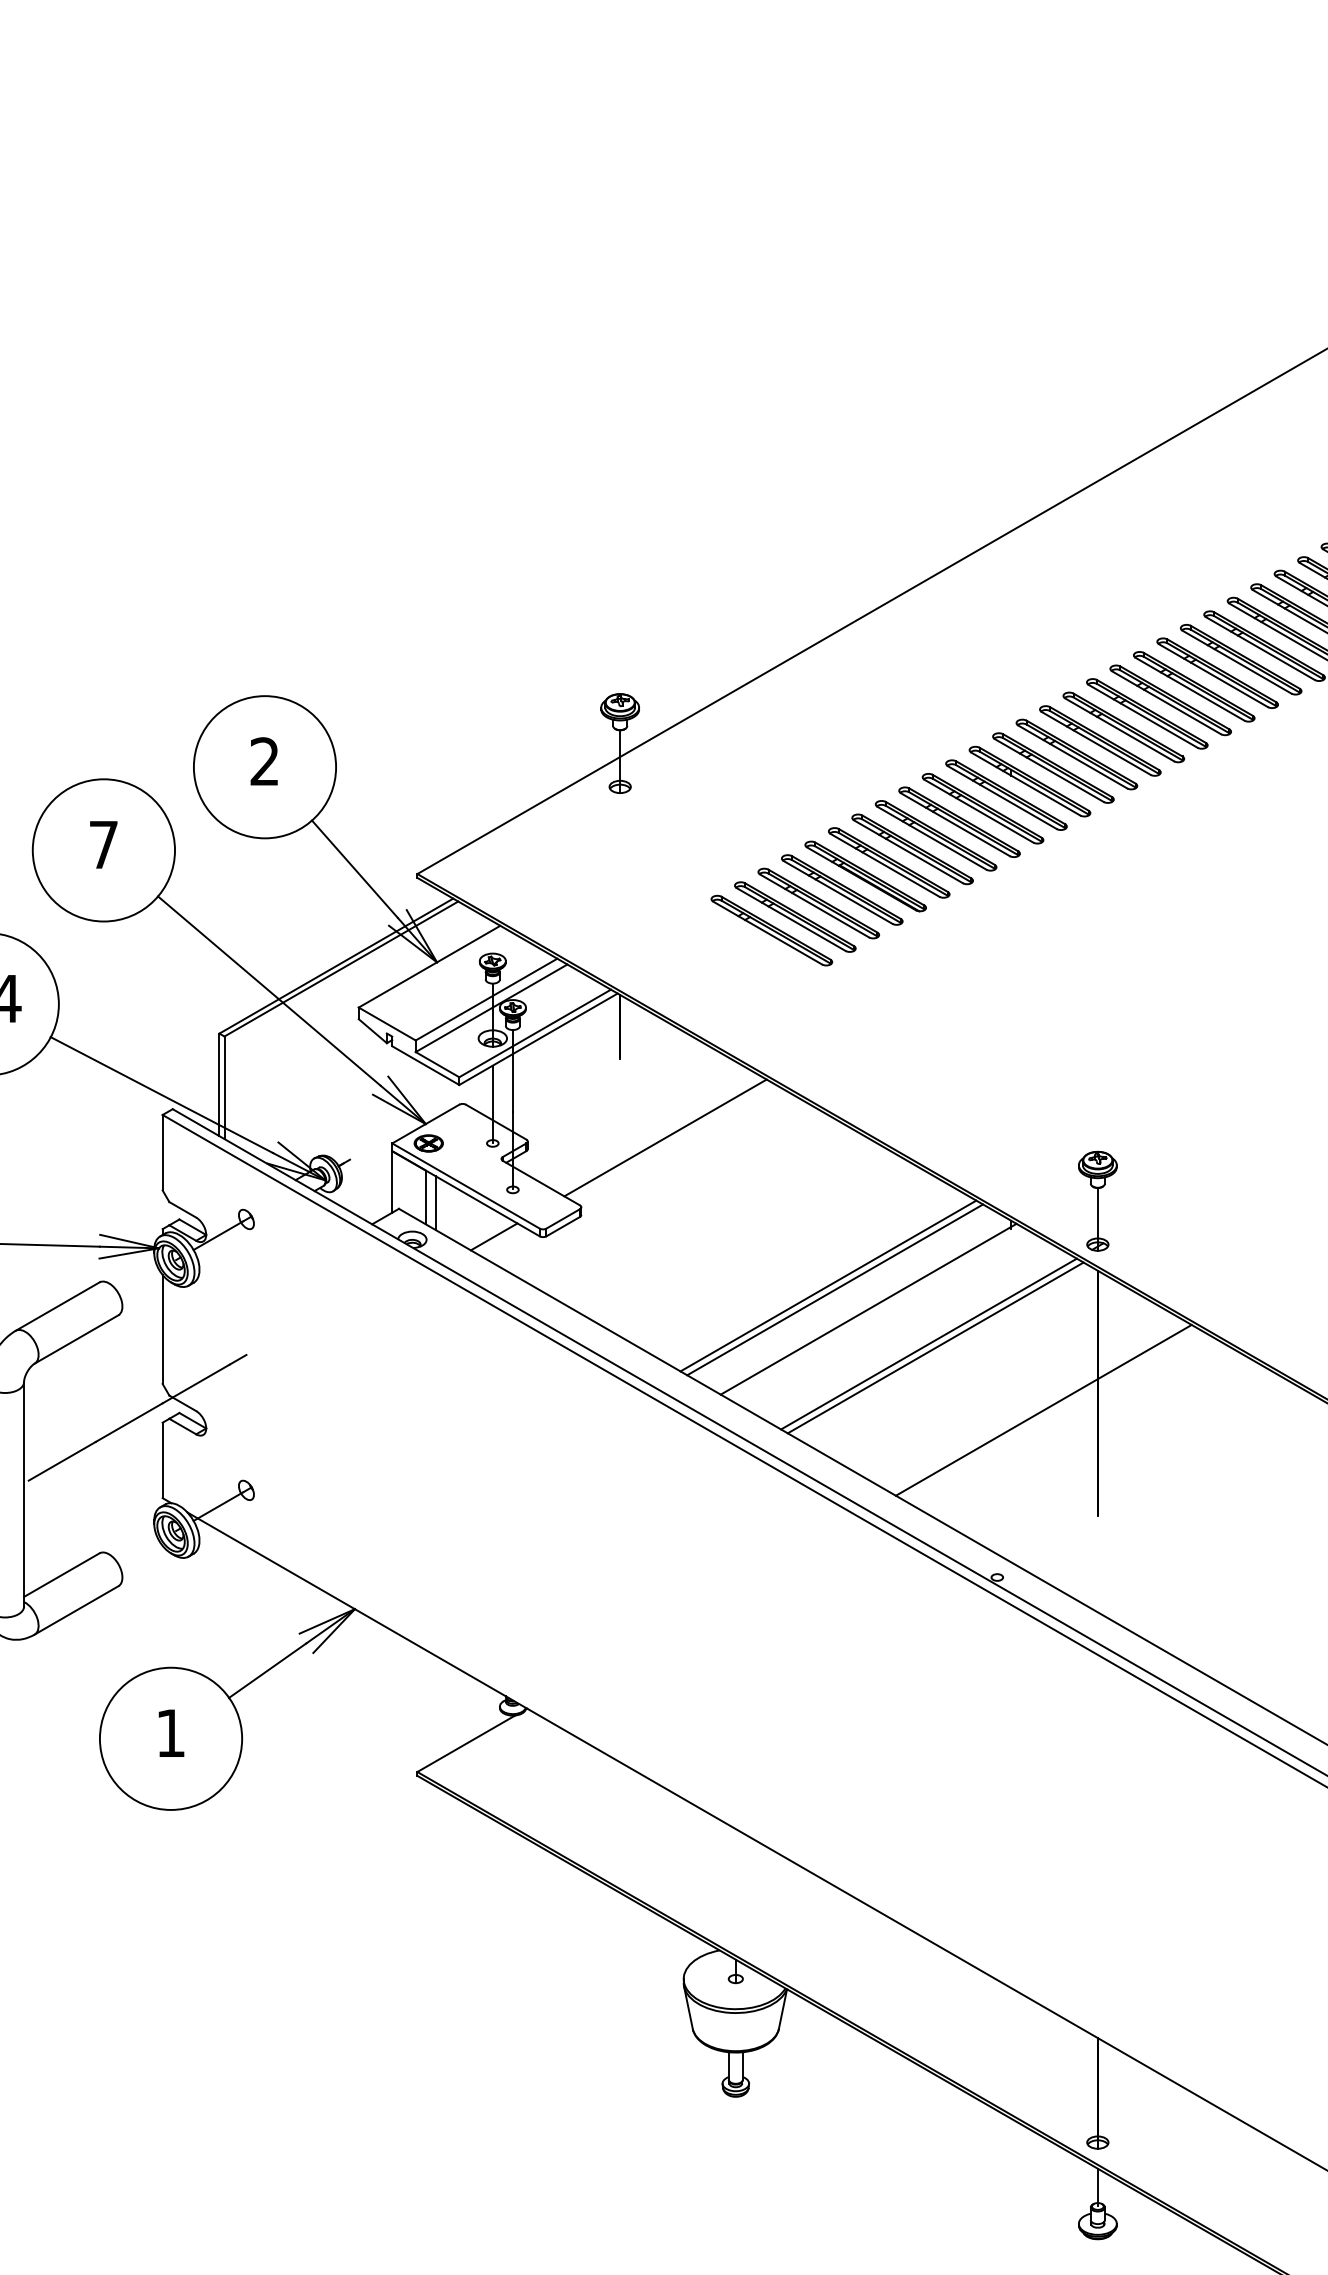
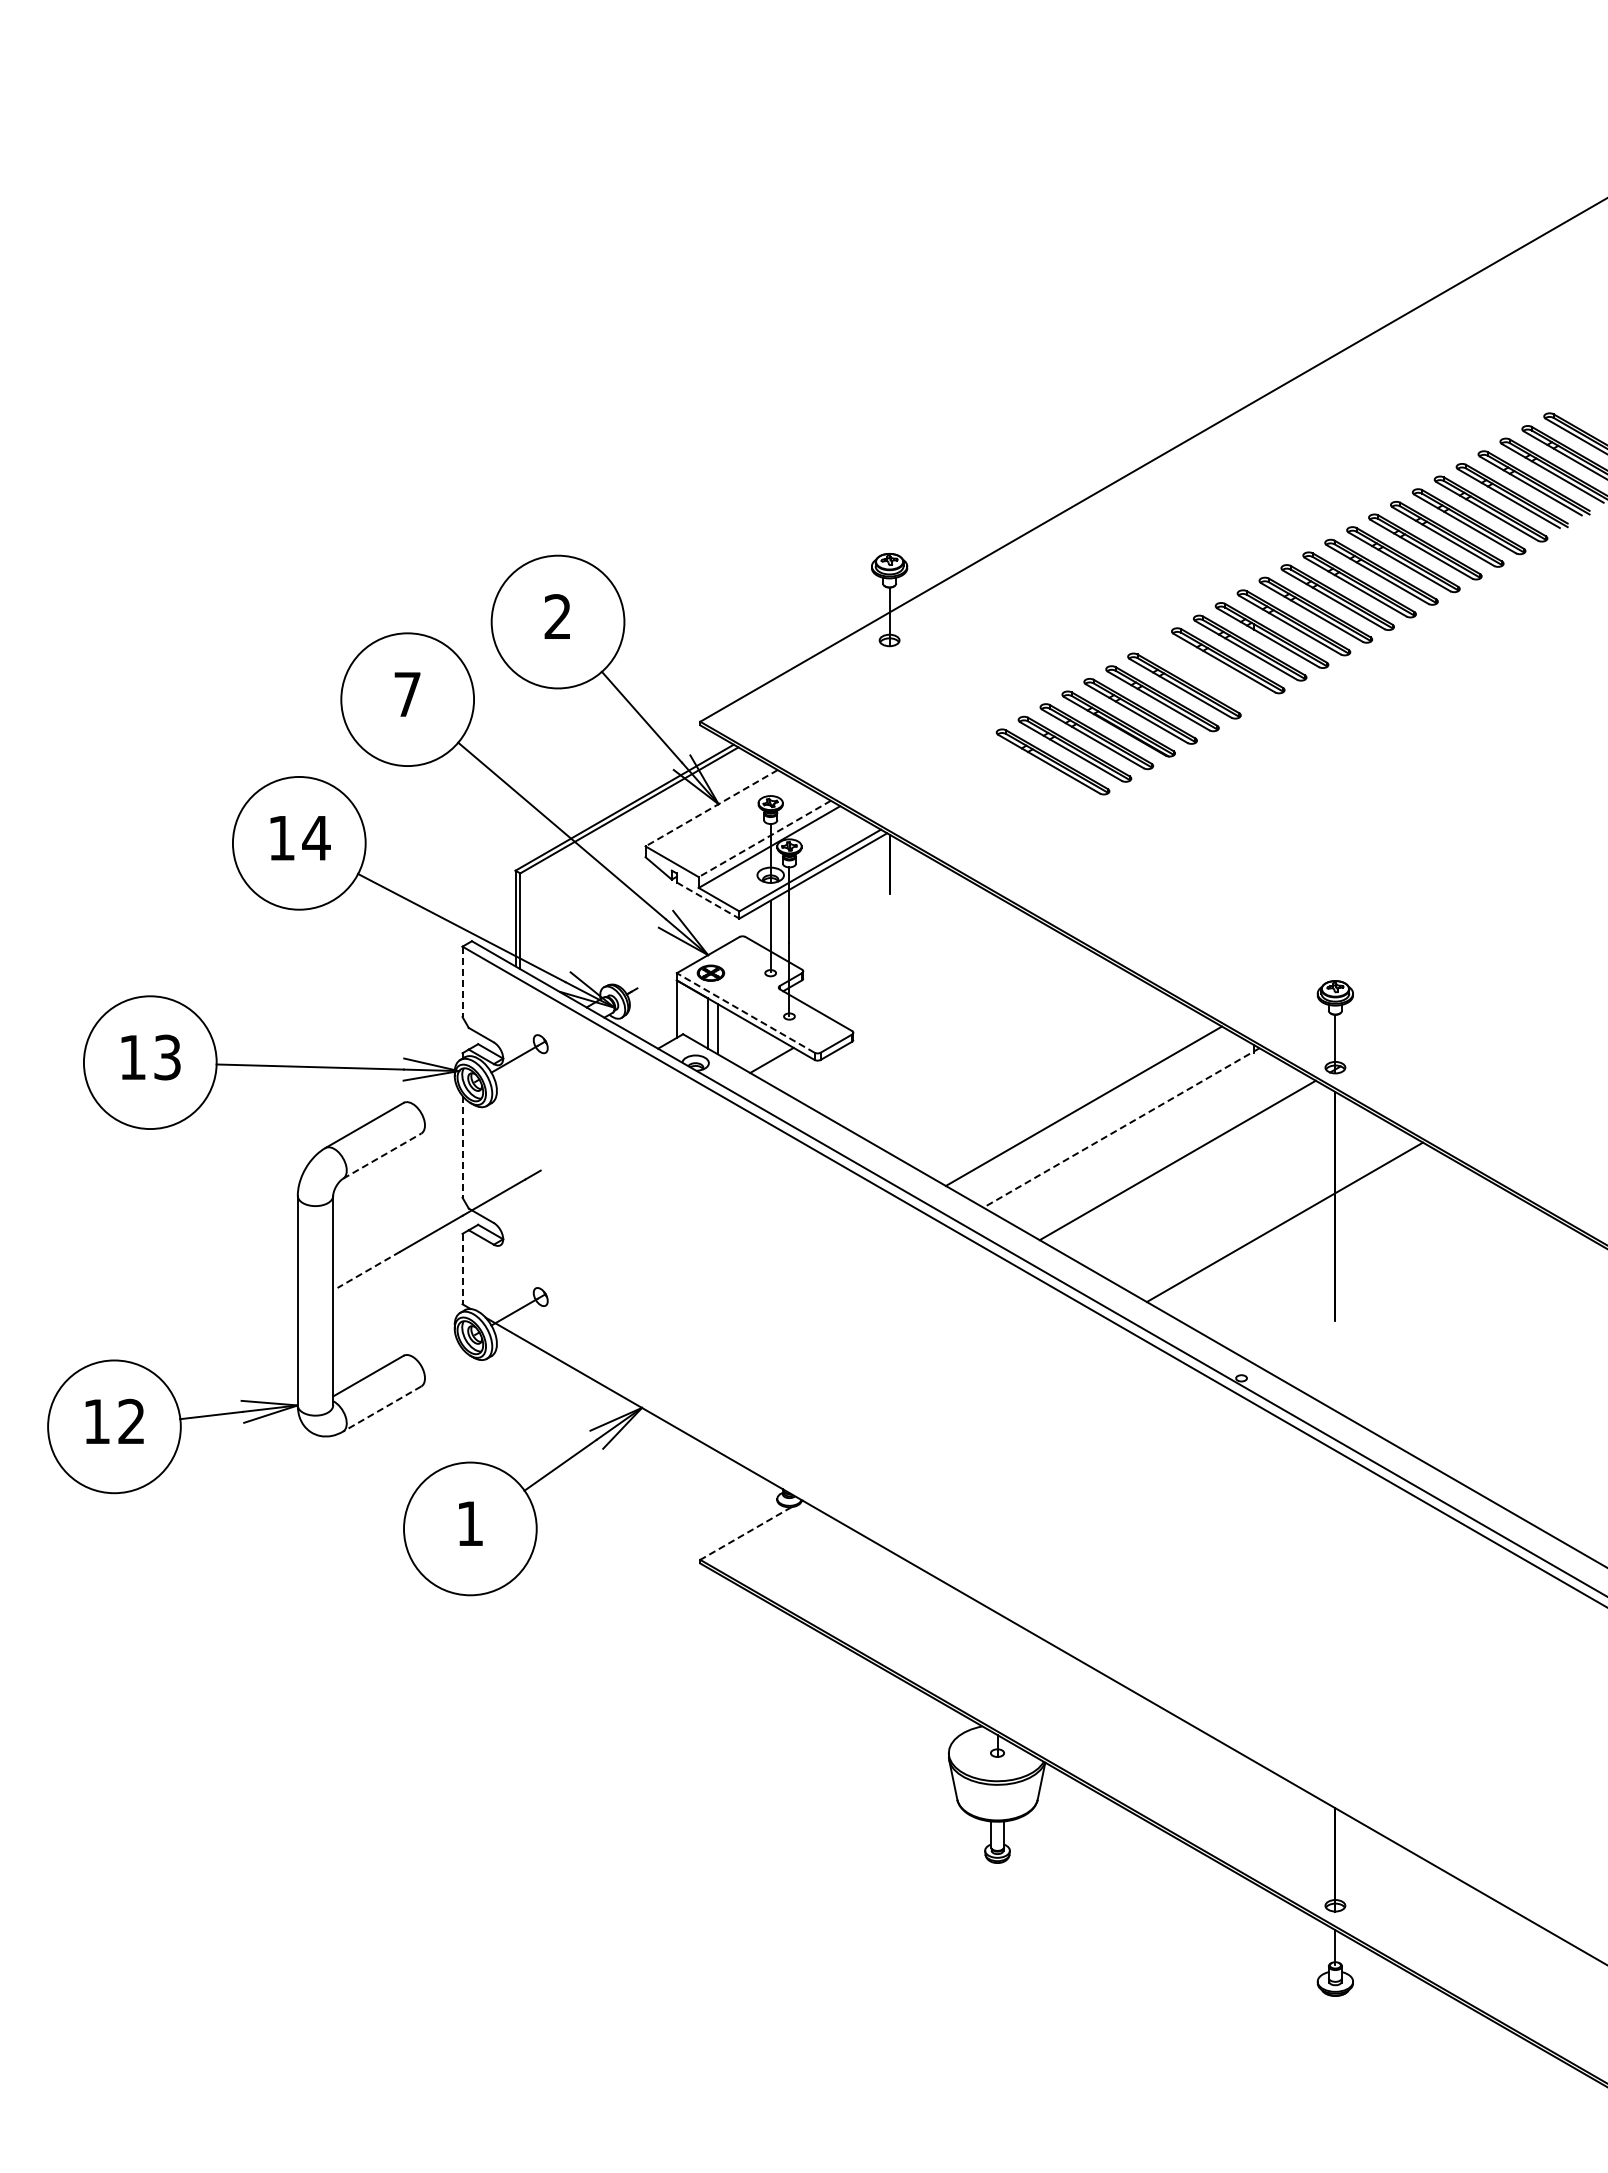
part: (959, 822) -> (1206, 673), removed
part: (772, 930) -> (1031, 774), removed
line: (429, 966) -> (711, 808), solid -> dashed
line: (486, 1000) -> (764, 839), solid -> dashed
line: (426, 1065) -> (708, 900), solid -> dashed
line: (665, 1137) -> (931, 967), removed
line: (162, 1153) -> (462, 982), solid -> dashed
line: (465, 1185) -> (745, 1012), solid -> dashed
line: (835, 1289) -> (1090, 1109), removed
line: (868, 1309) -> (1121, 1128), solid -> dashed
line: (162, 1329) -> (462, 1146), solid -> dashed
line: (76, 1338) -> (382, 1155), solid -> dashed
line: (936, 1347) -> (1184, 1163), removed
line: (162, 1460) -> (462, 1269), solid -> dashed
line: (61, 1461) -> (368, 1270), solid -> dashed
line: (75, 1610) -> (381, 1409), solid -> dashed
line: (465, 1743) -> (745, 1533), solid -> dashed

